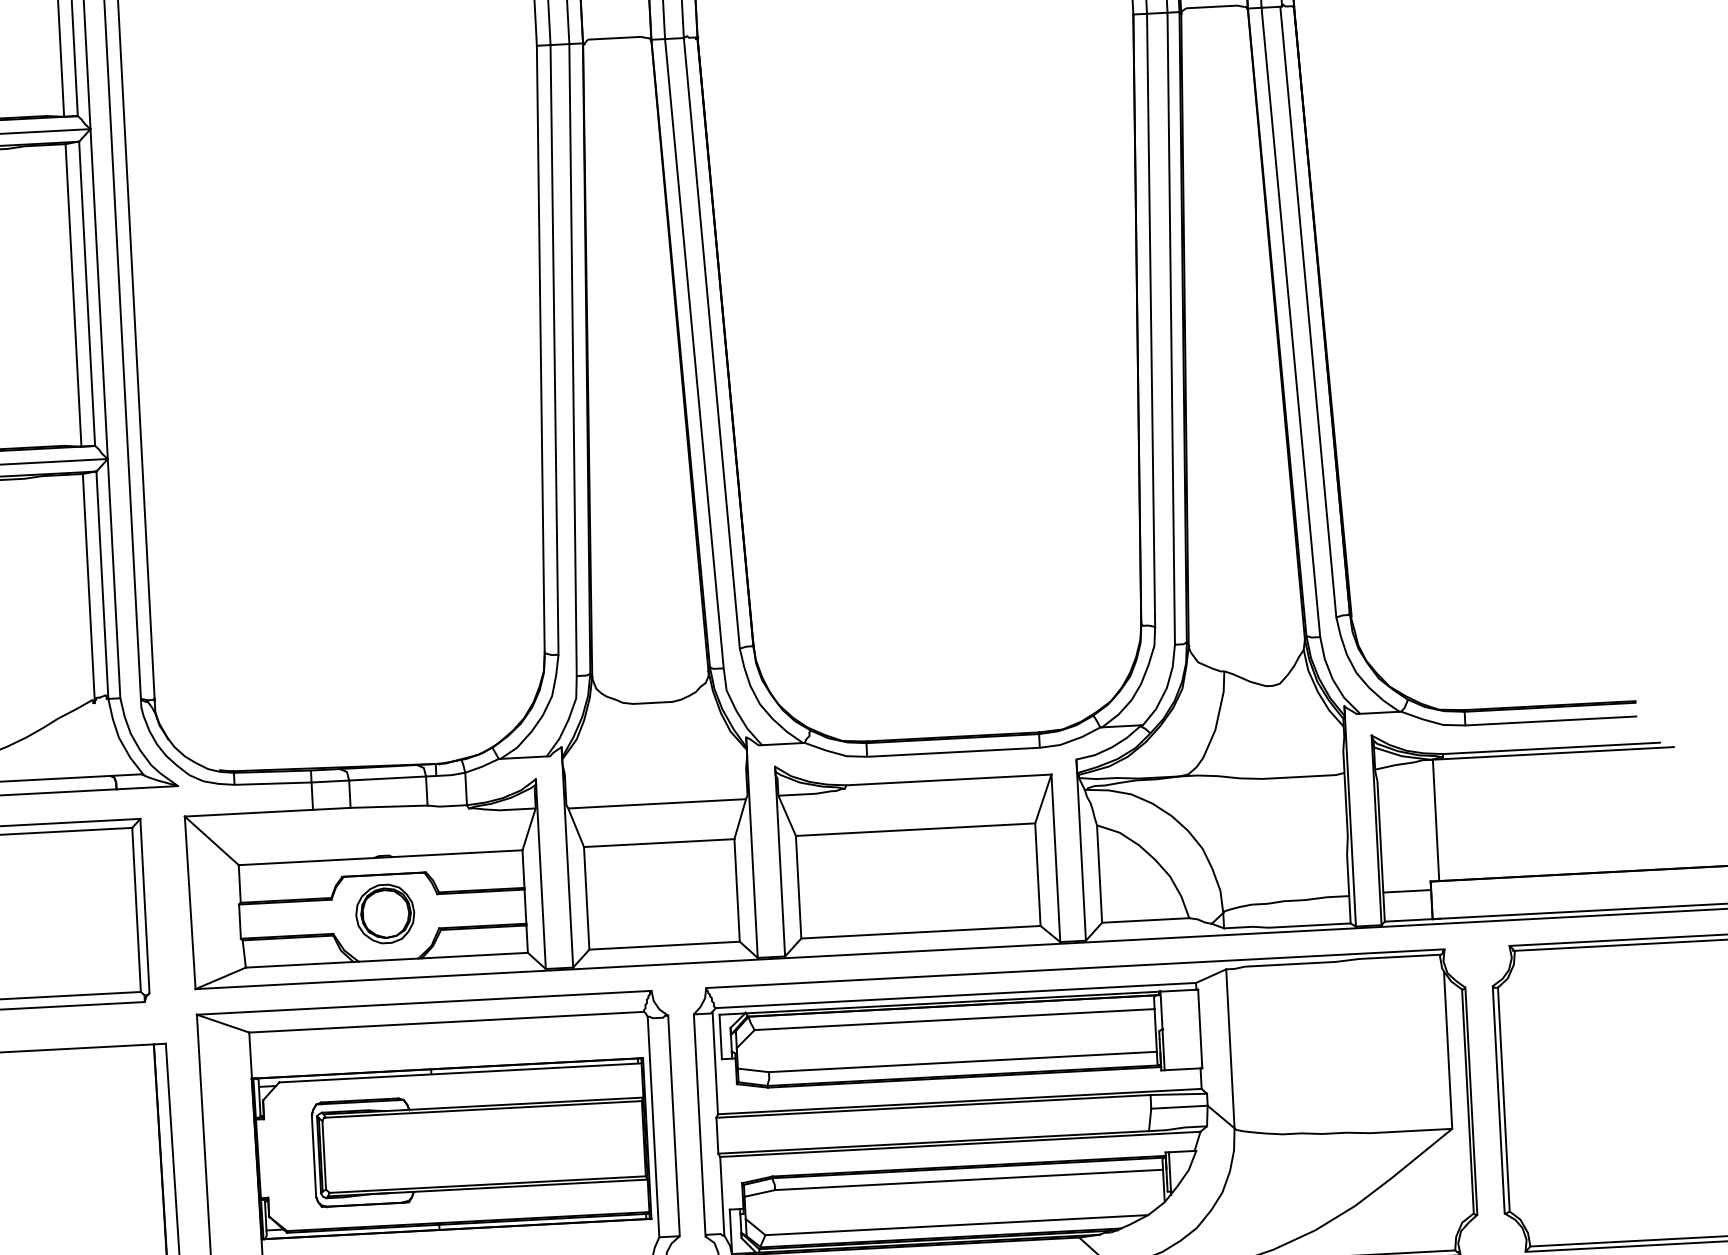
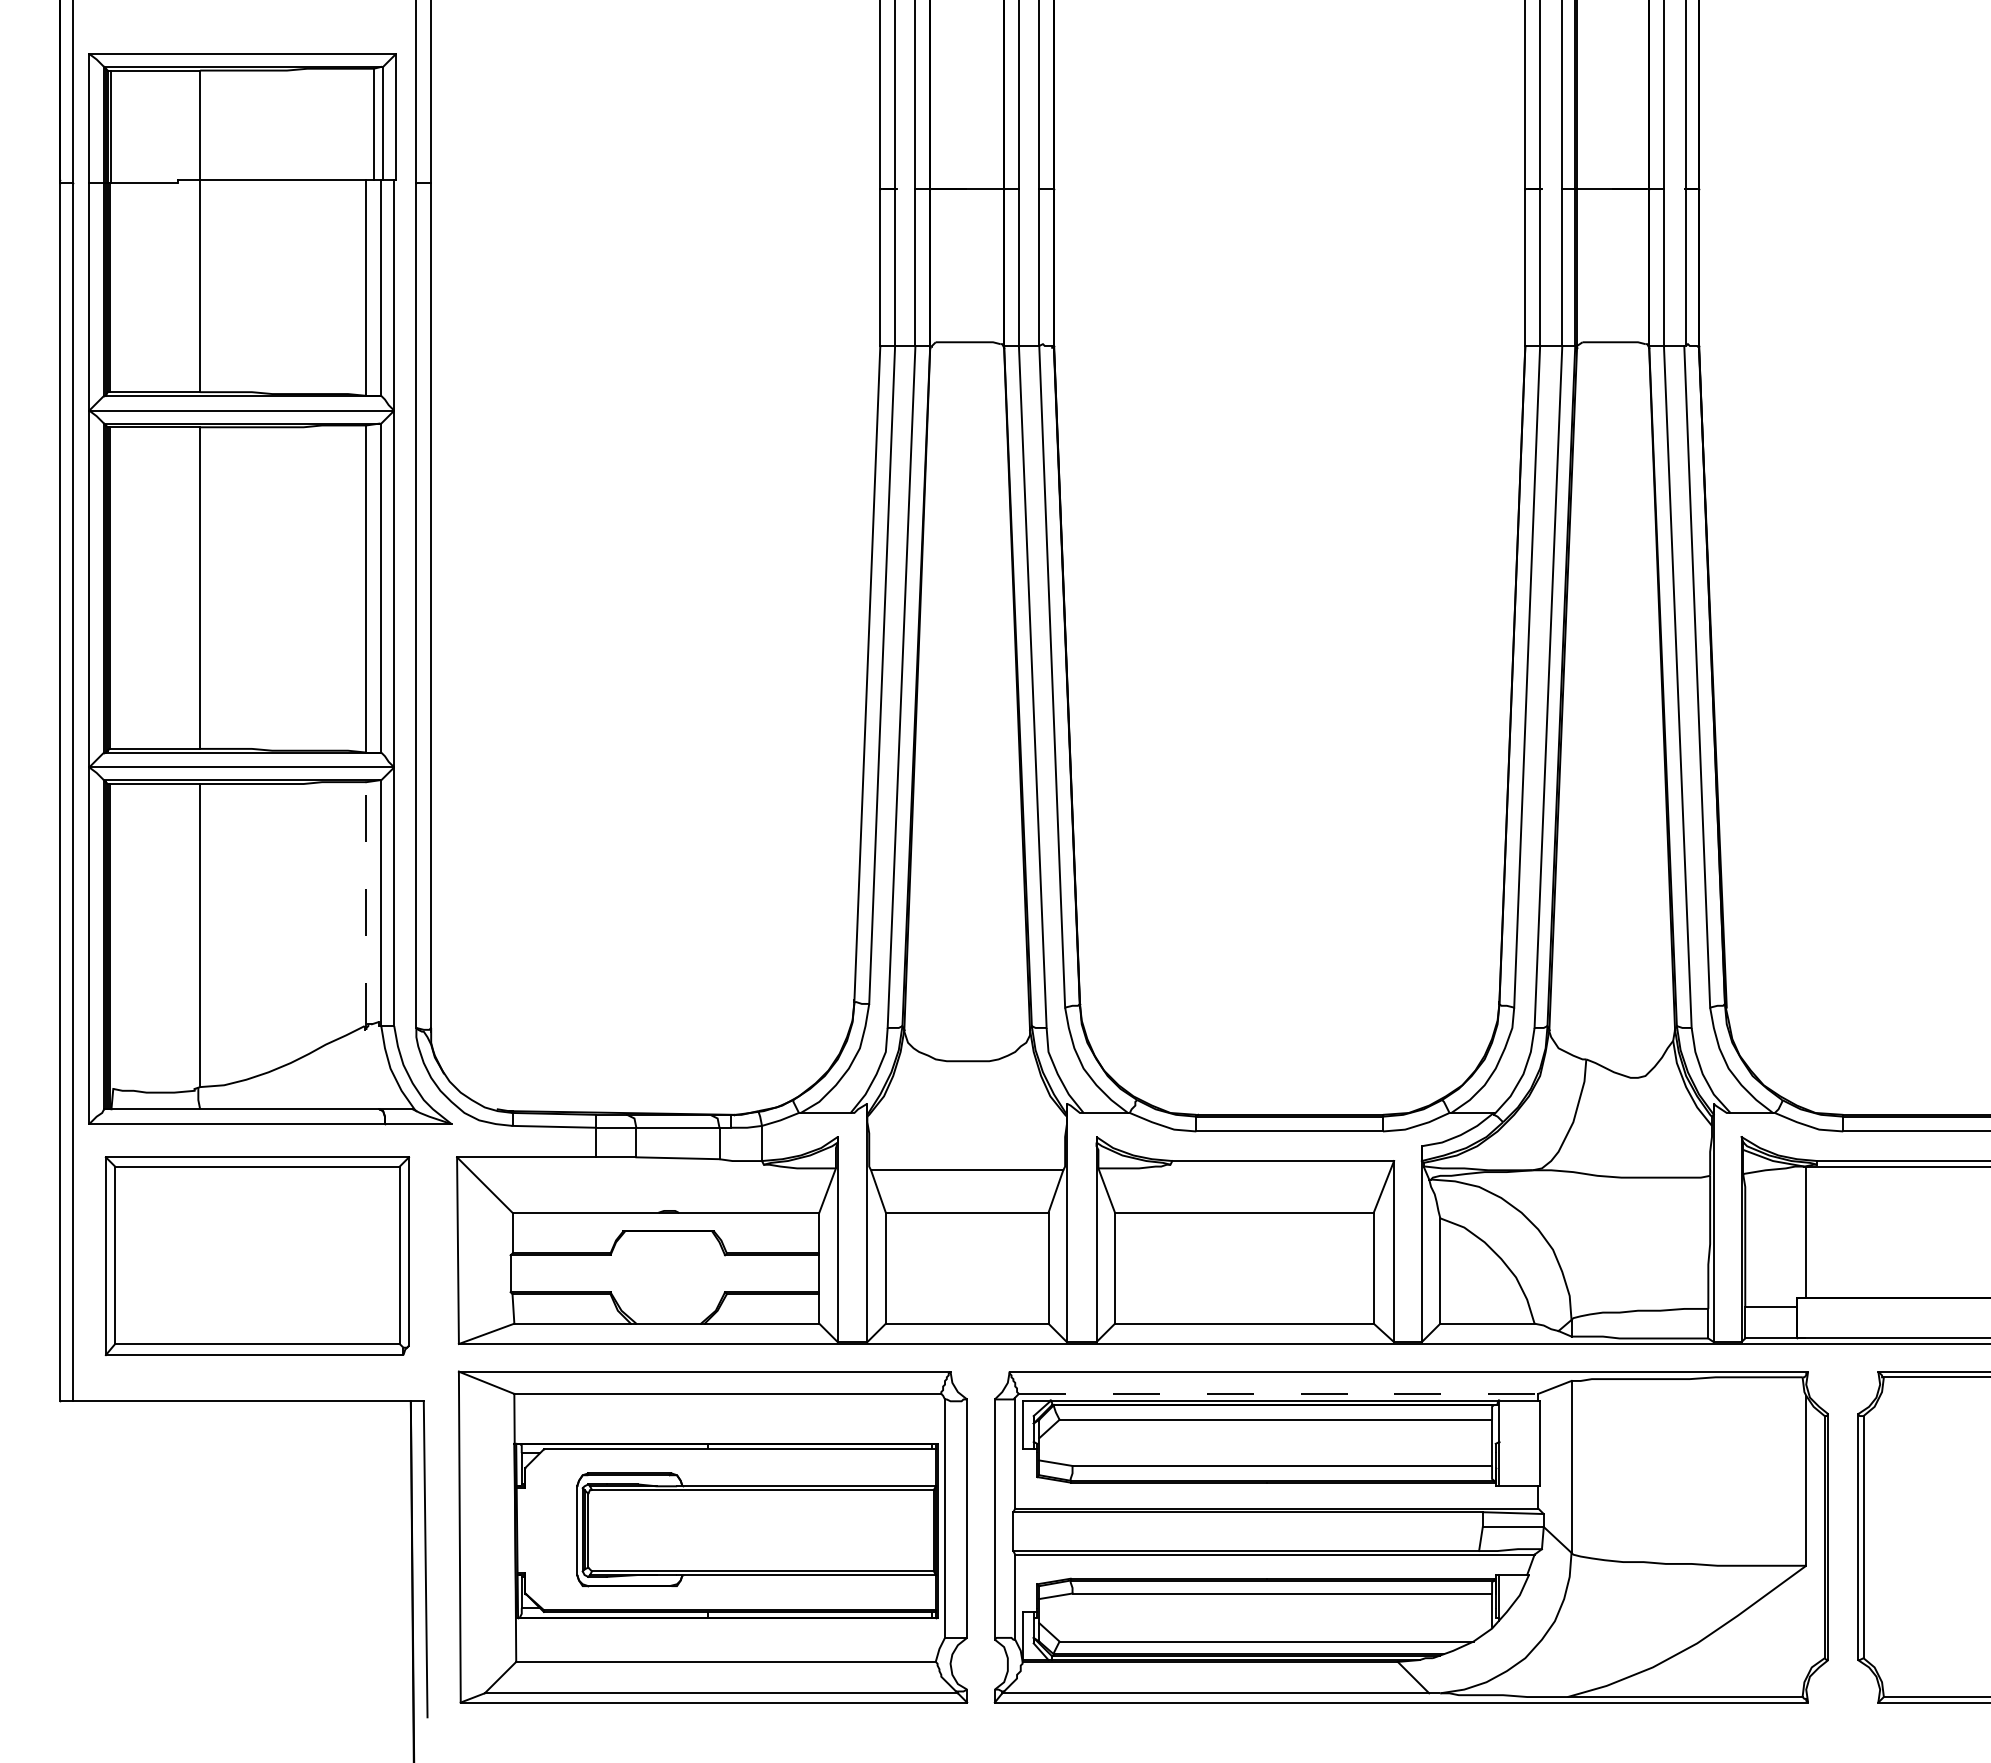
line: (88, 589) -> (366, 906), solid -> dashed
part: (385, 913) -> (667, 1273), removed
line: (955, 995) -> (1278, 1393), solid -> dashed

